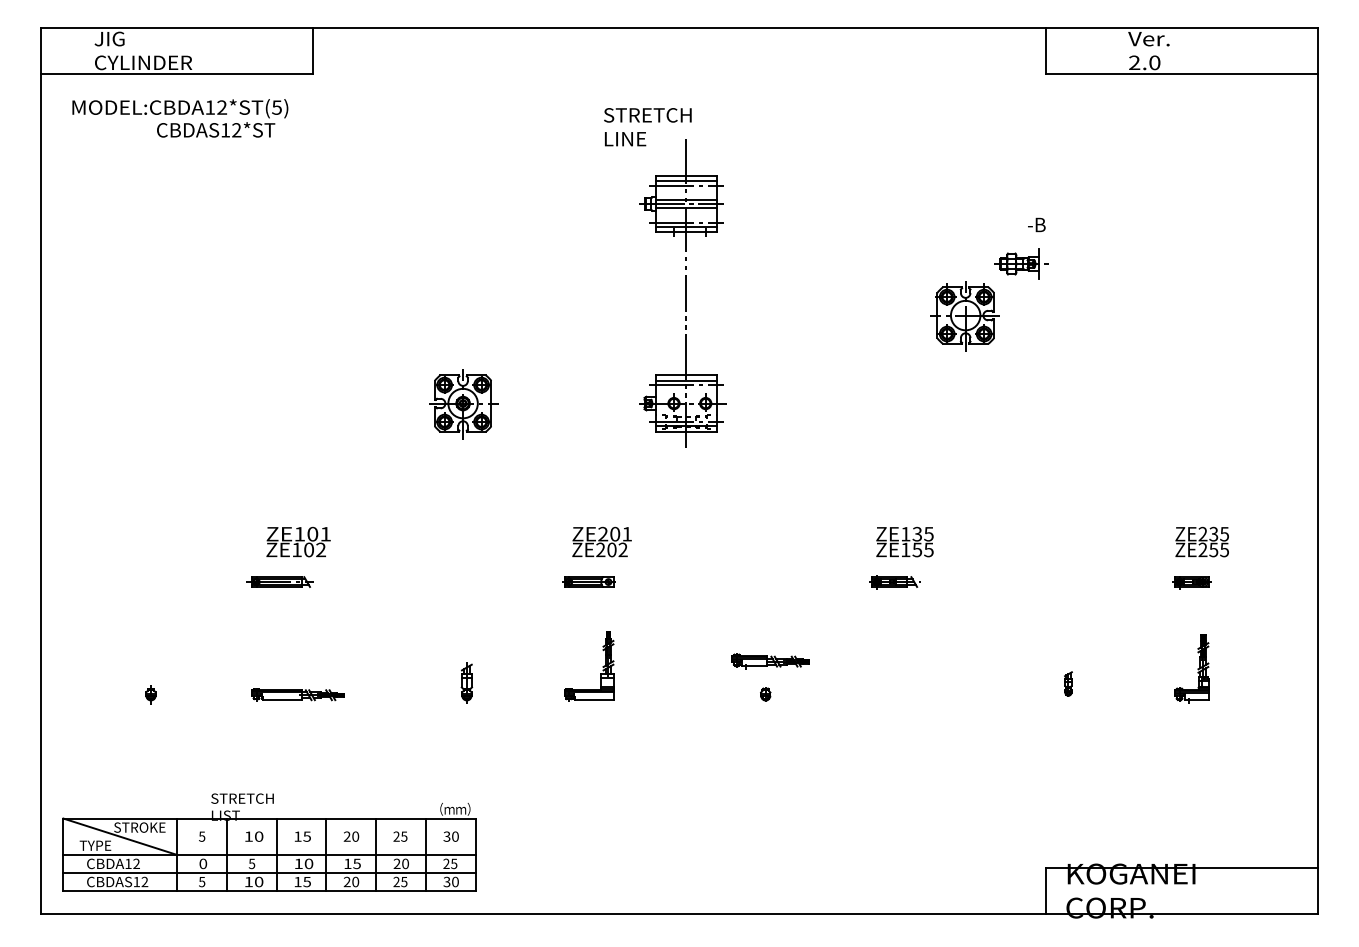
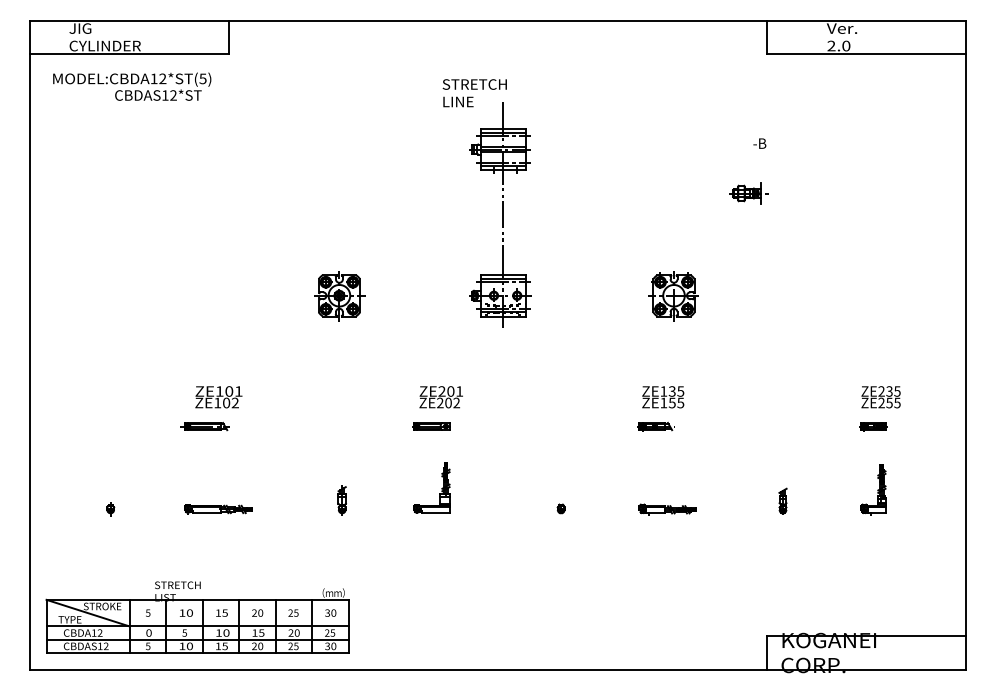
text: (1036, 224) -> (759, 143), moved
part: (964, 316) -> (673, 296), moved
part: (770, 661) -> (667, 509), moved
part: (1068, 684) -> (783, 501), size x1.43

